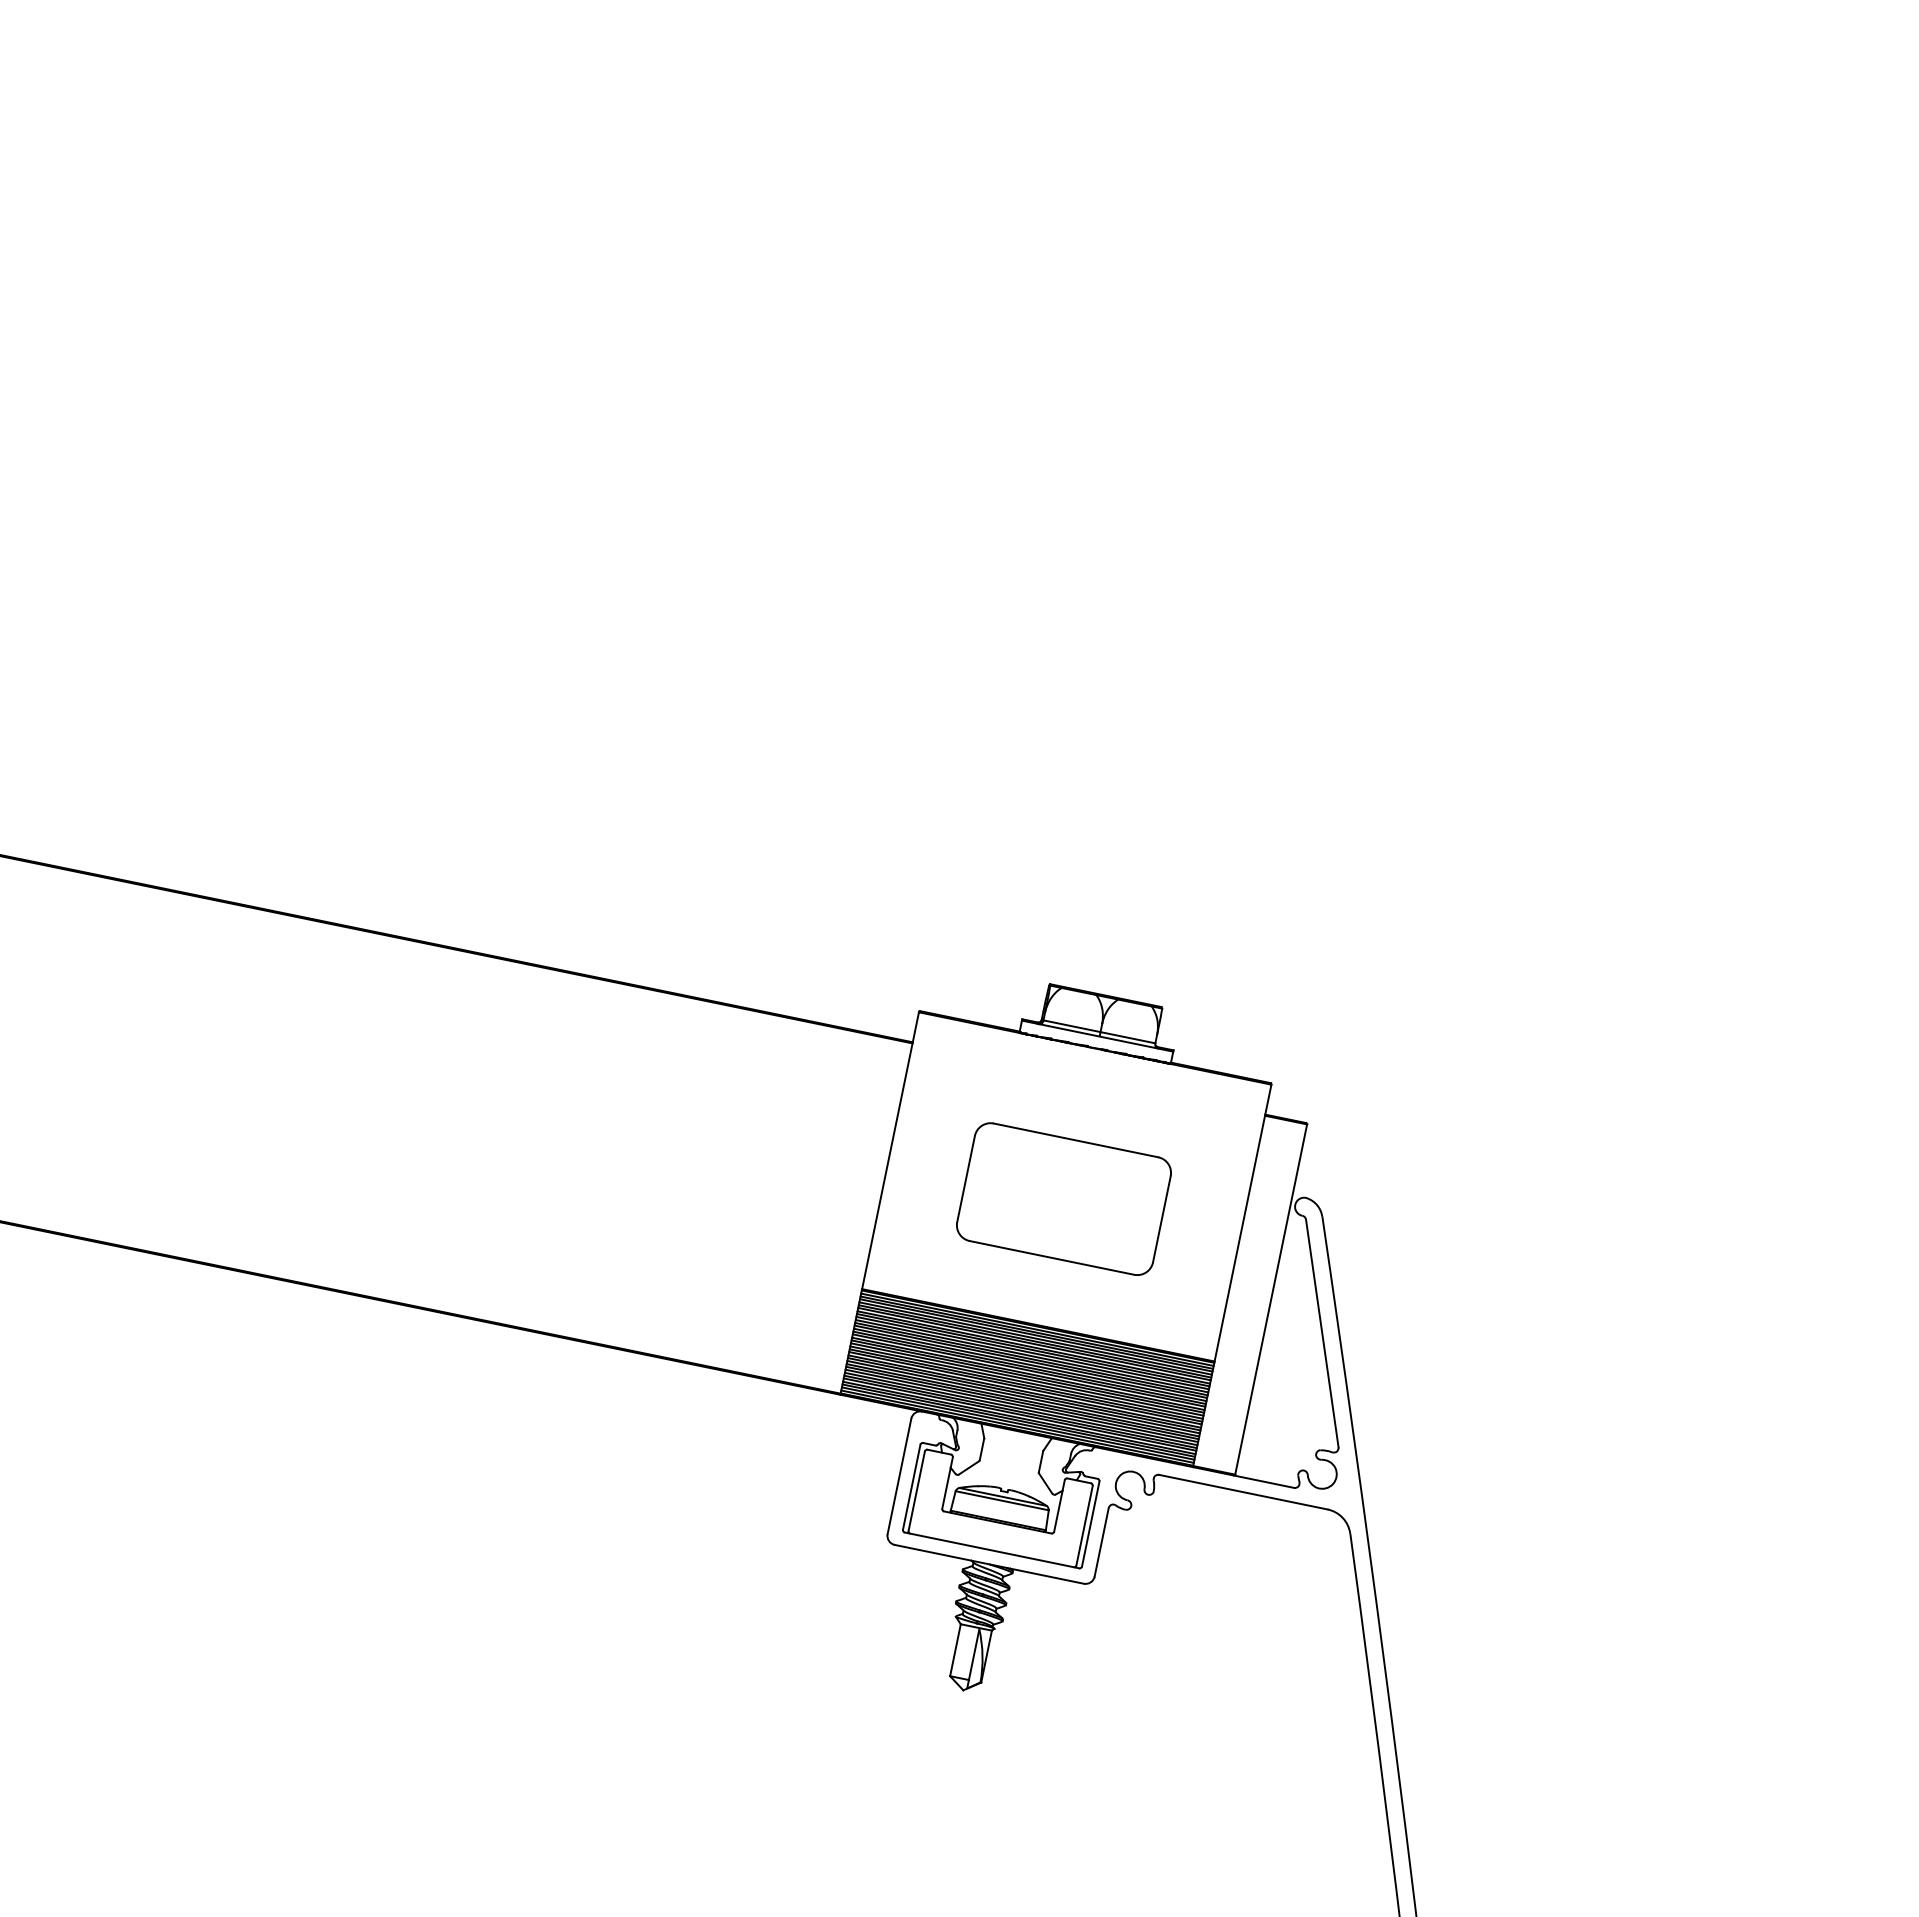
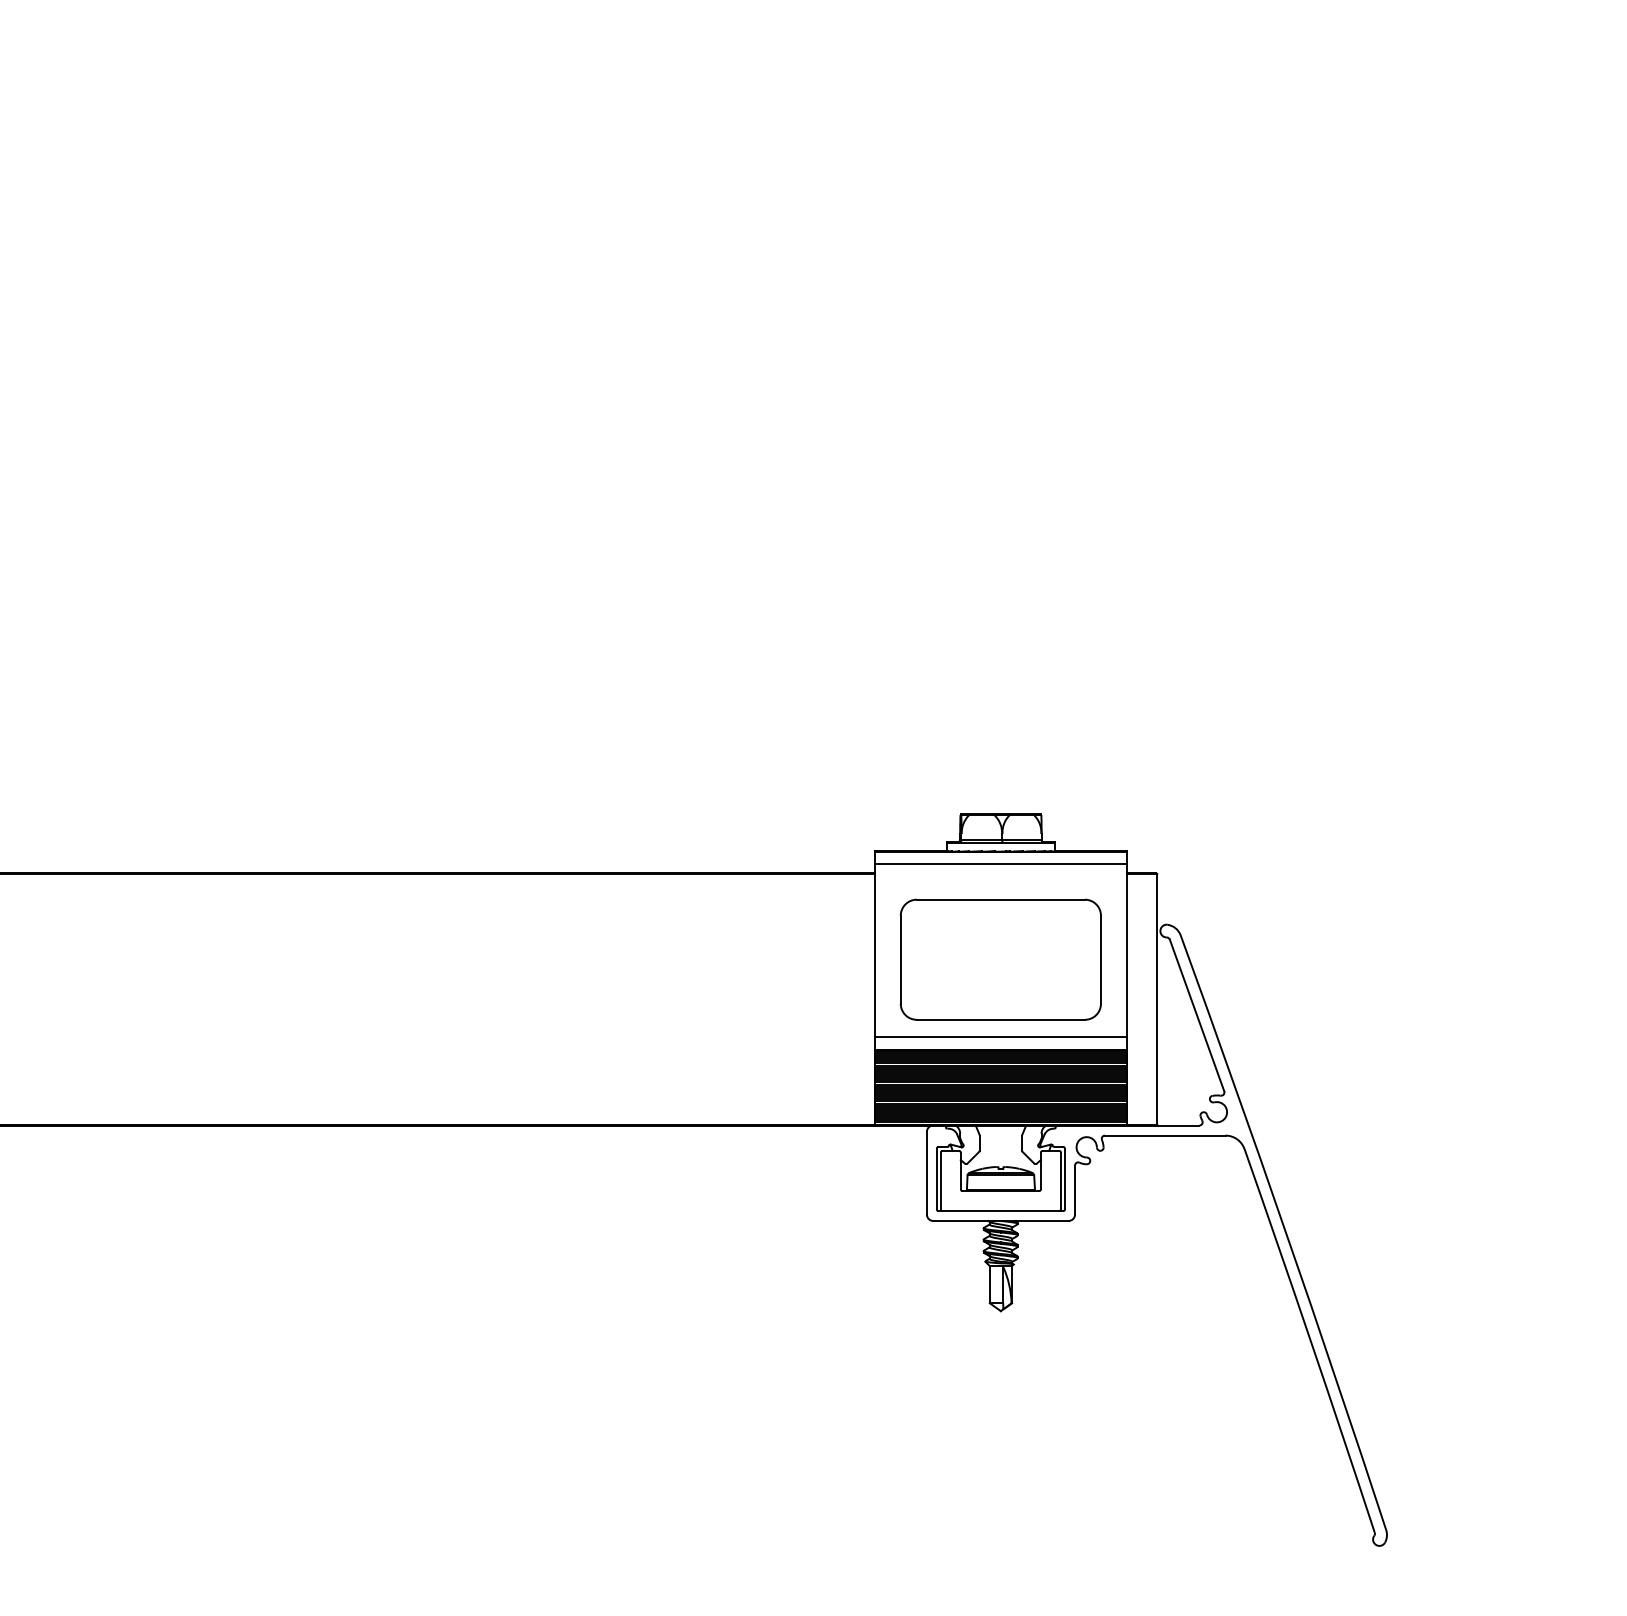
line: (1090, 1066) -> (1000, 864), added
part: (1063, 1198) -> (1000, 959), size x1.43
line: (1041, 1307) -> (1000, 1037), added

